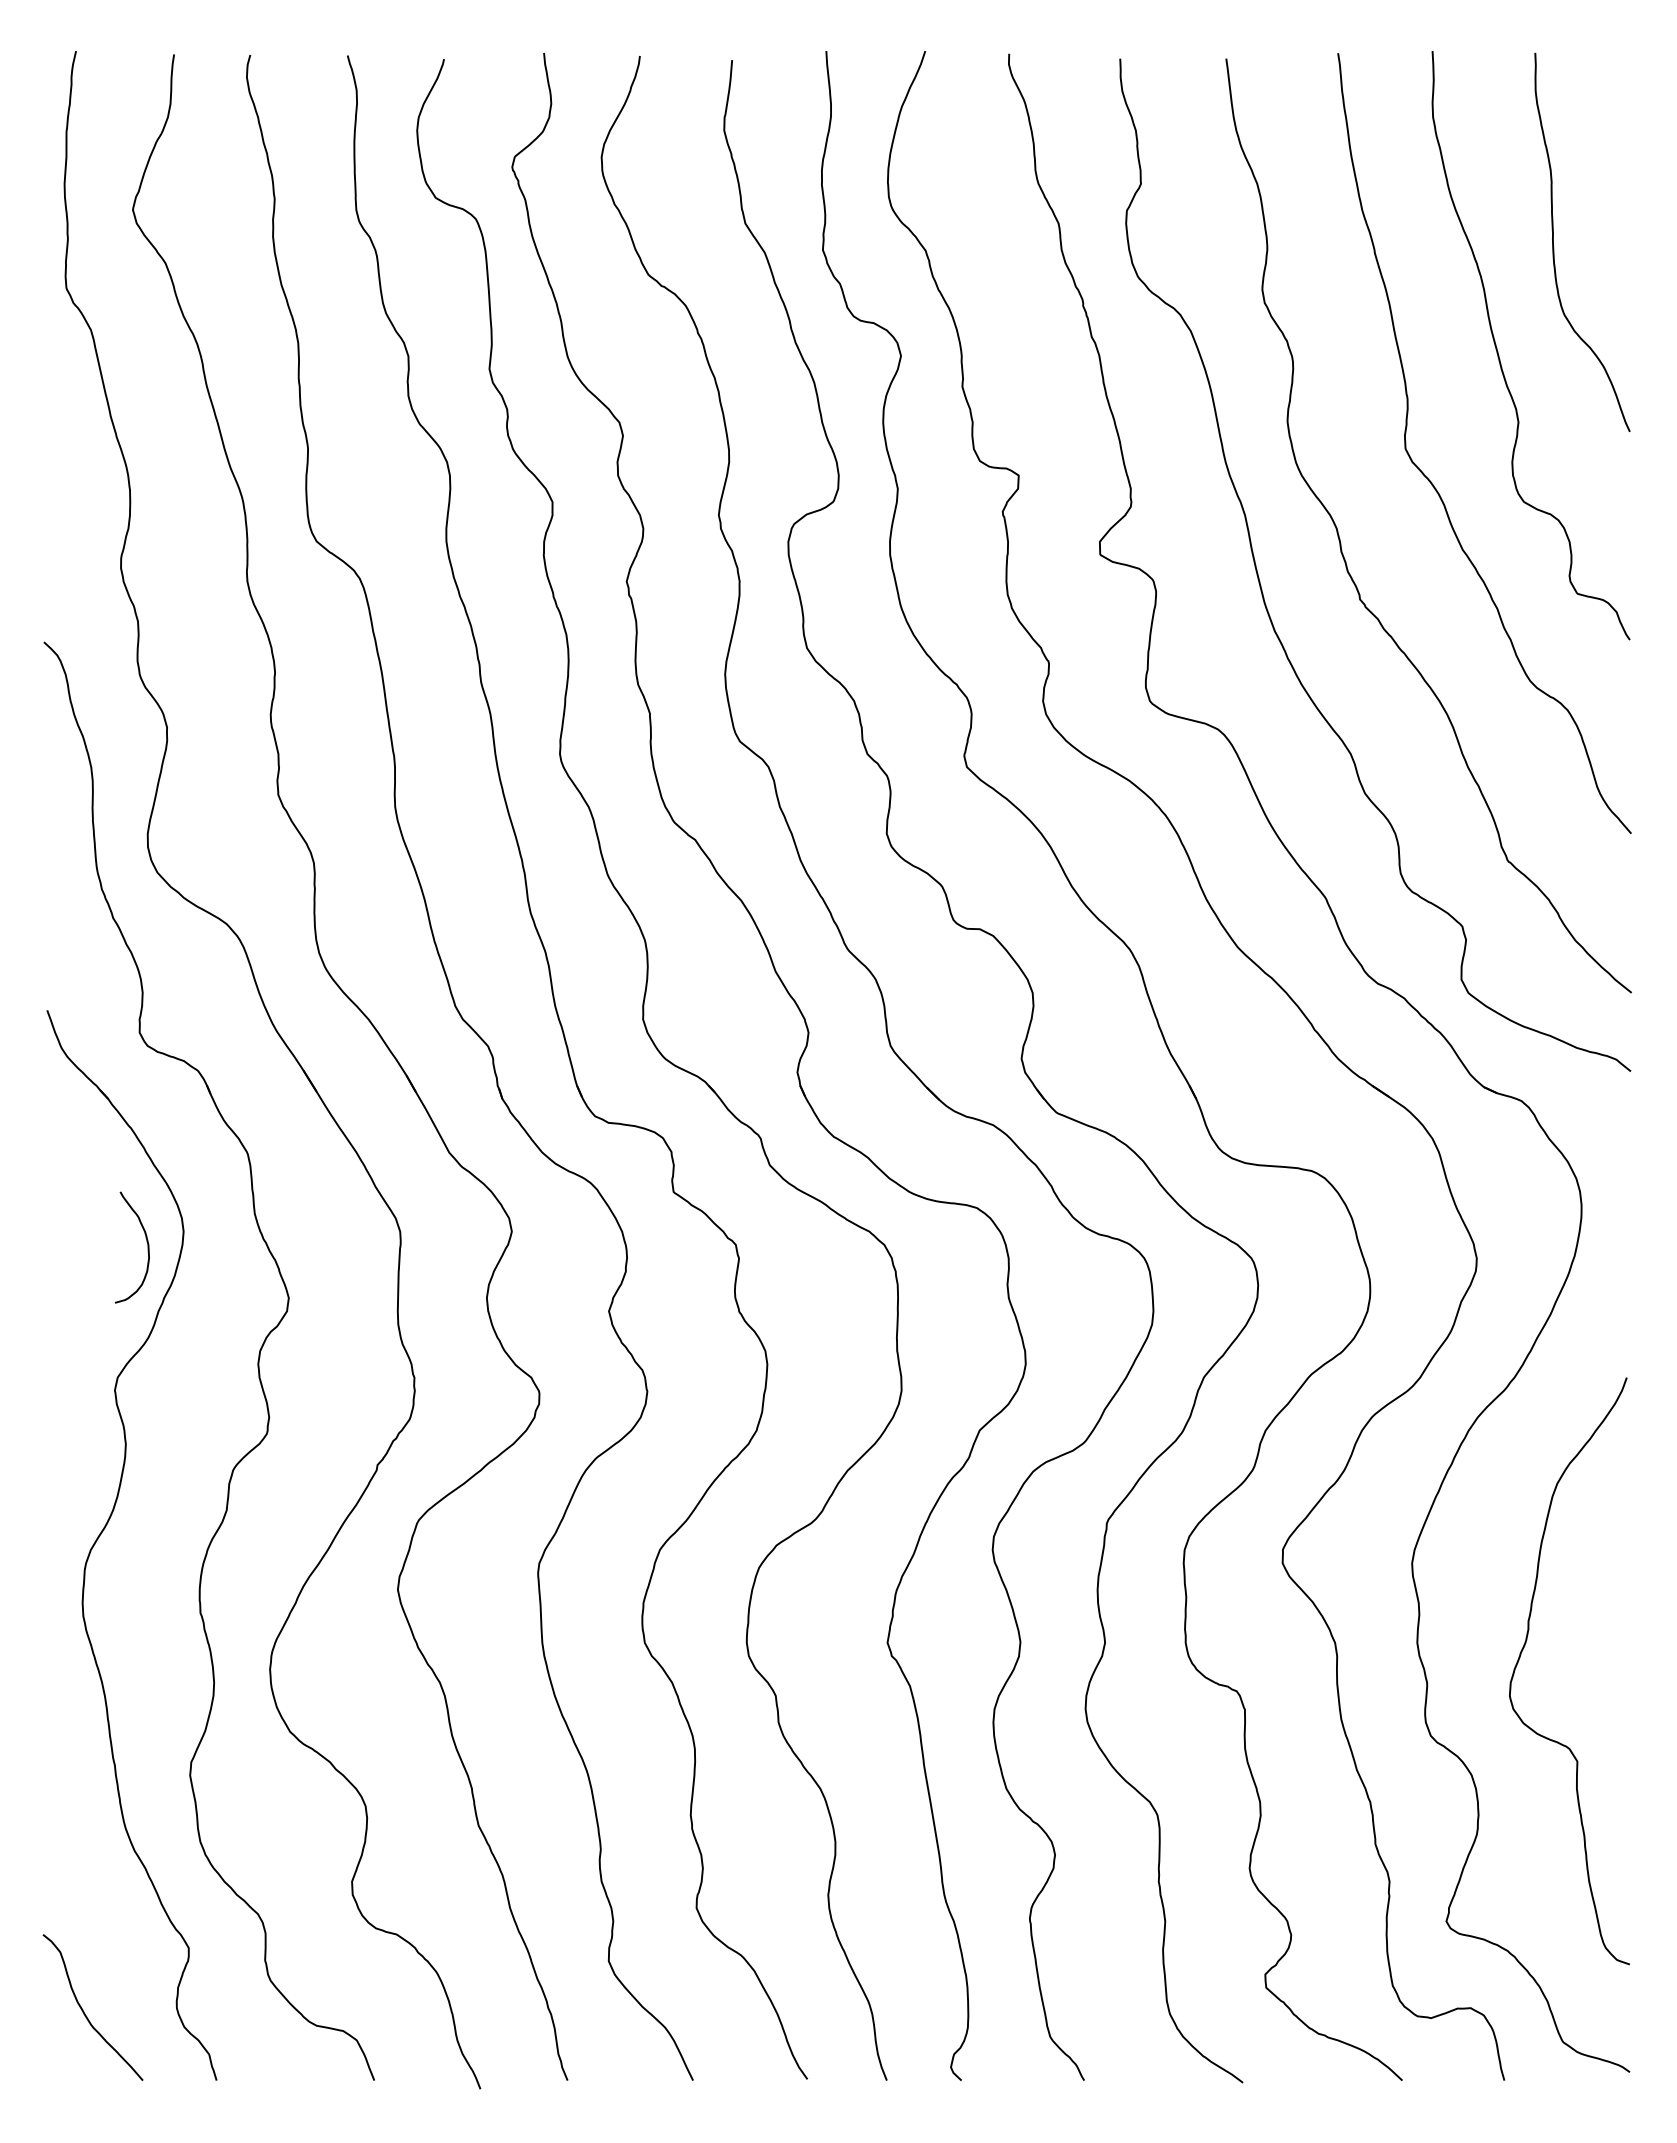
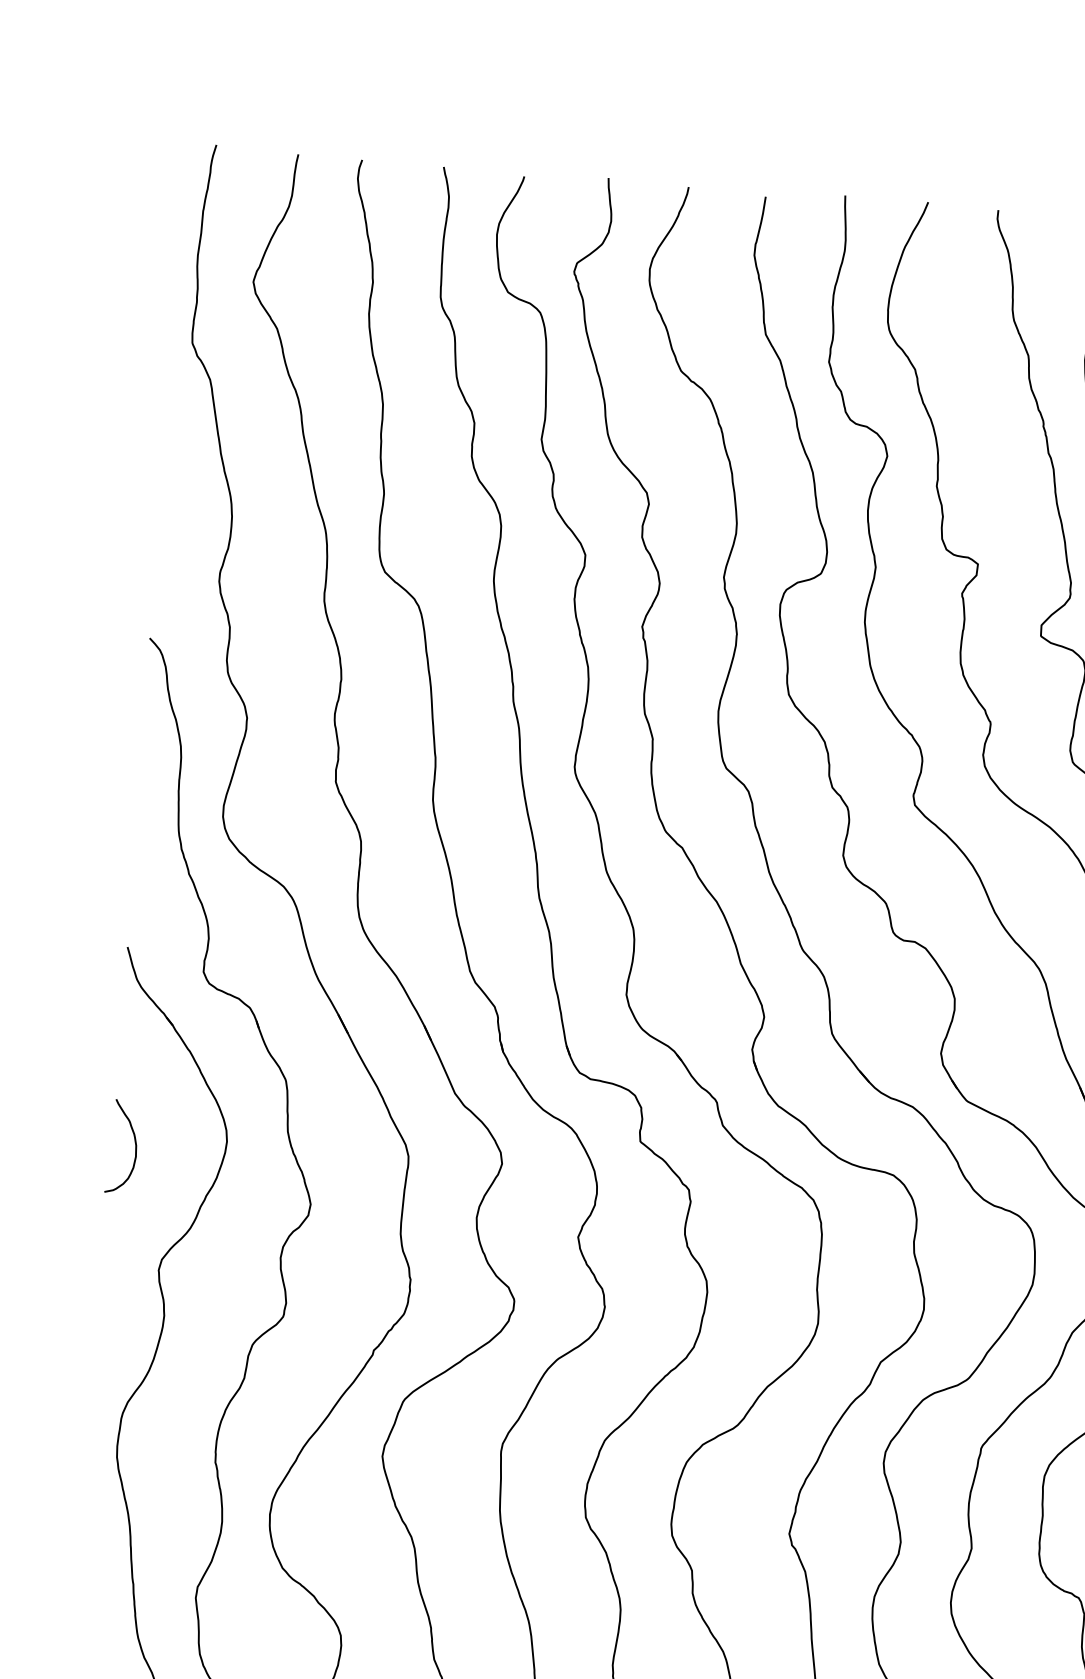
curve: (146, 1242) -> (134, 1143), moved

